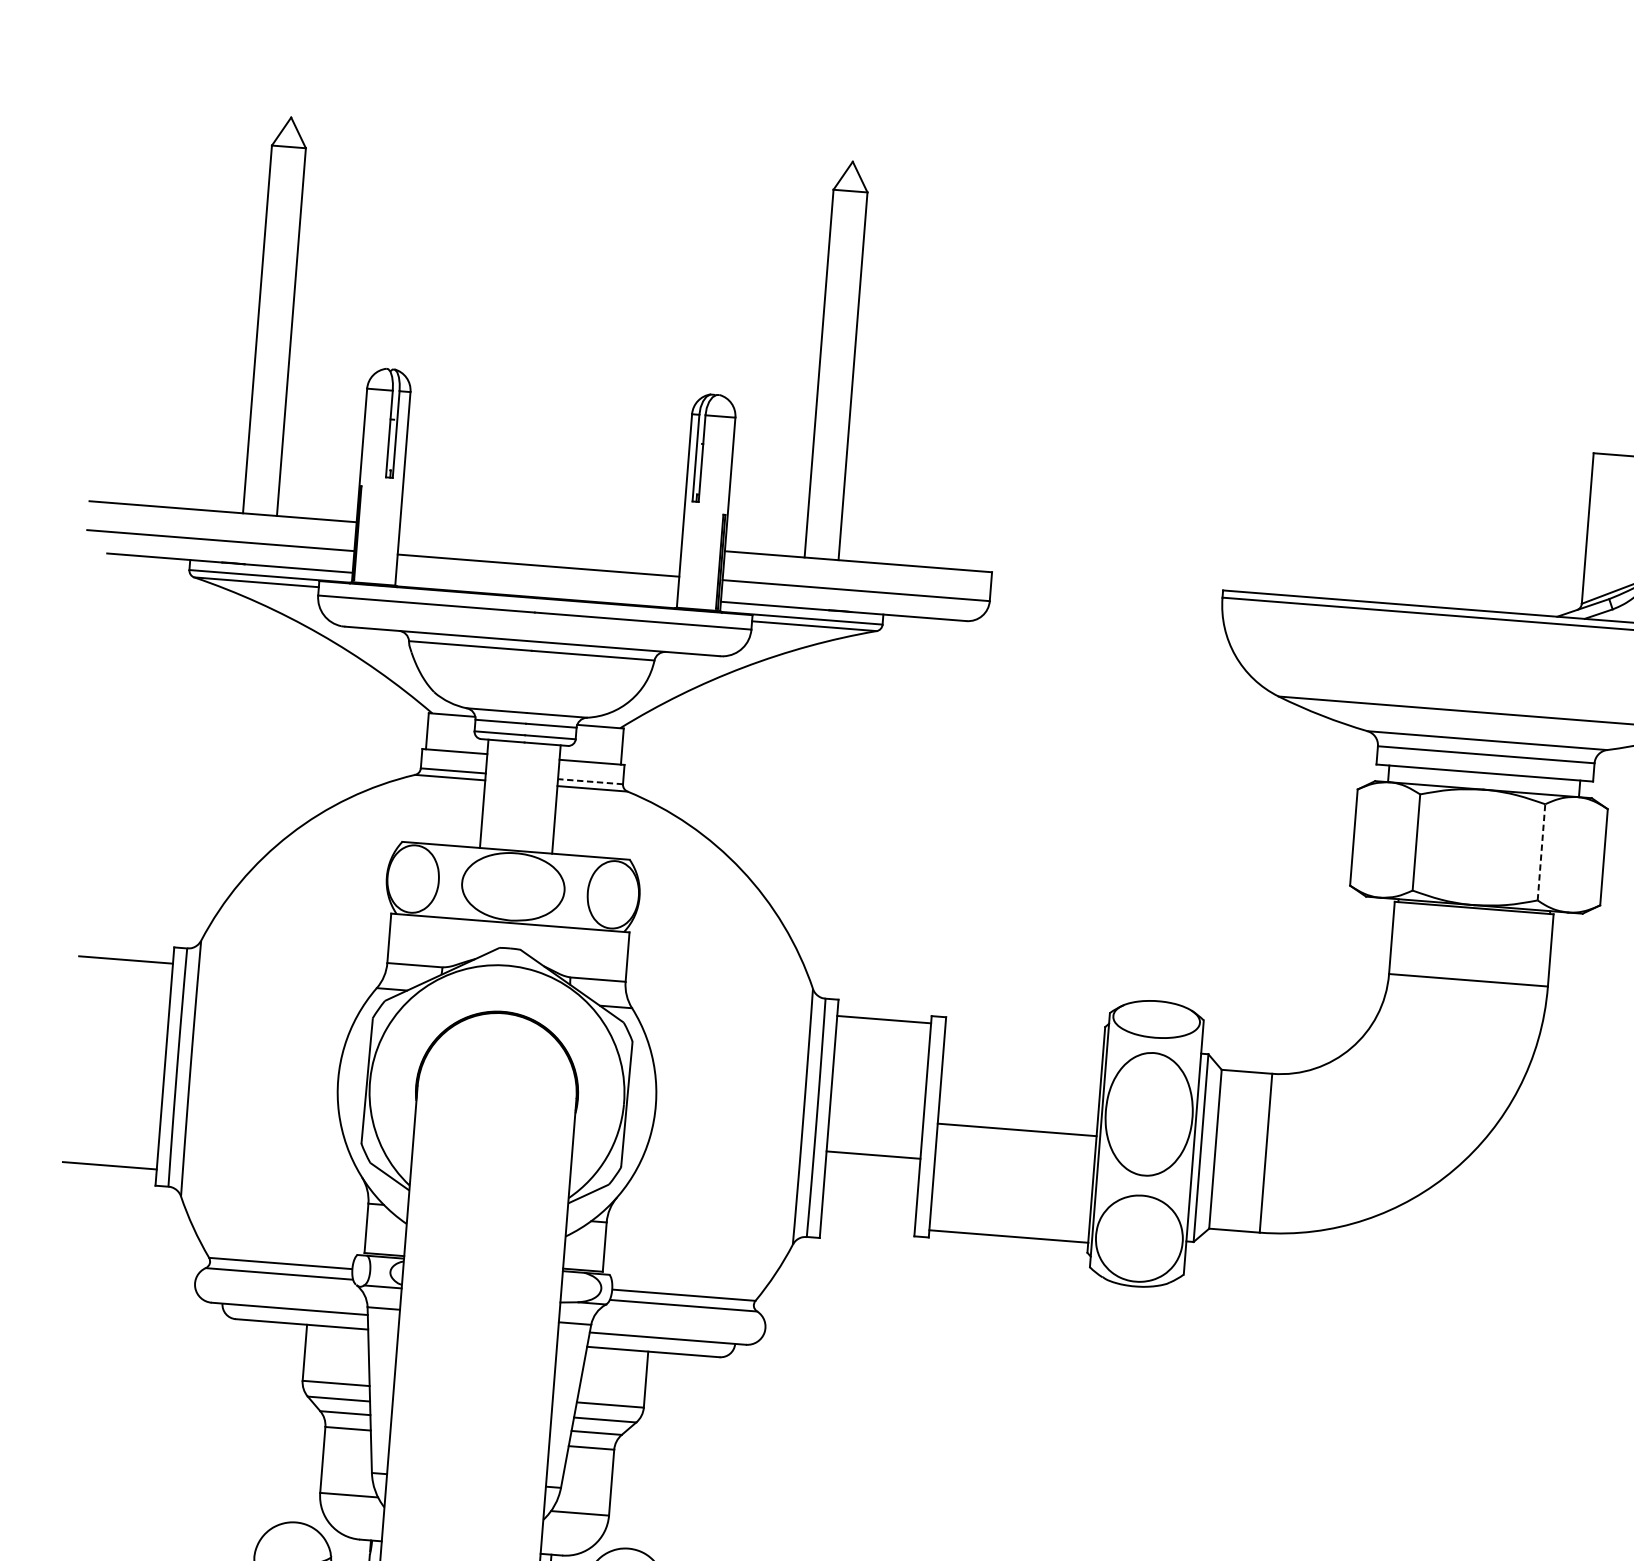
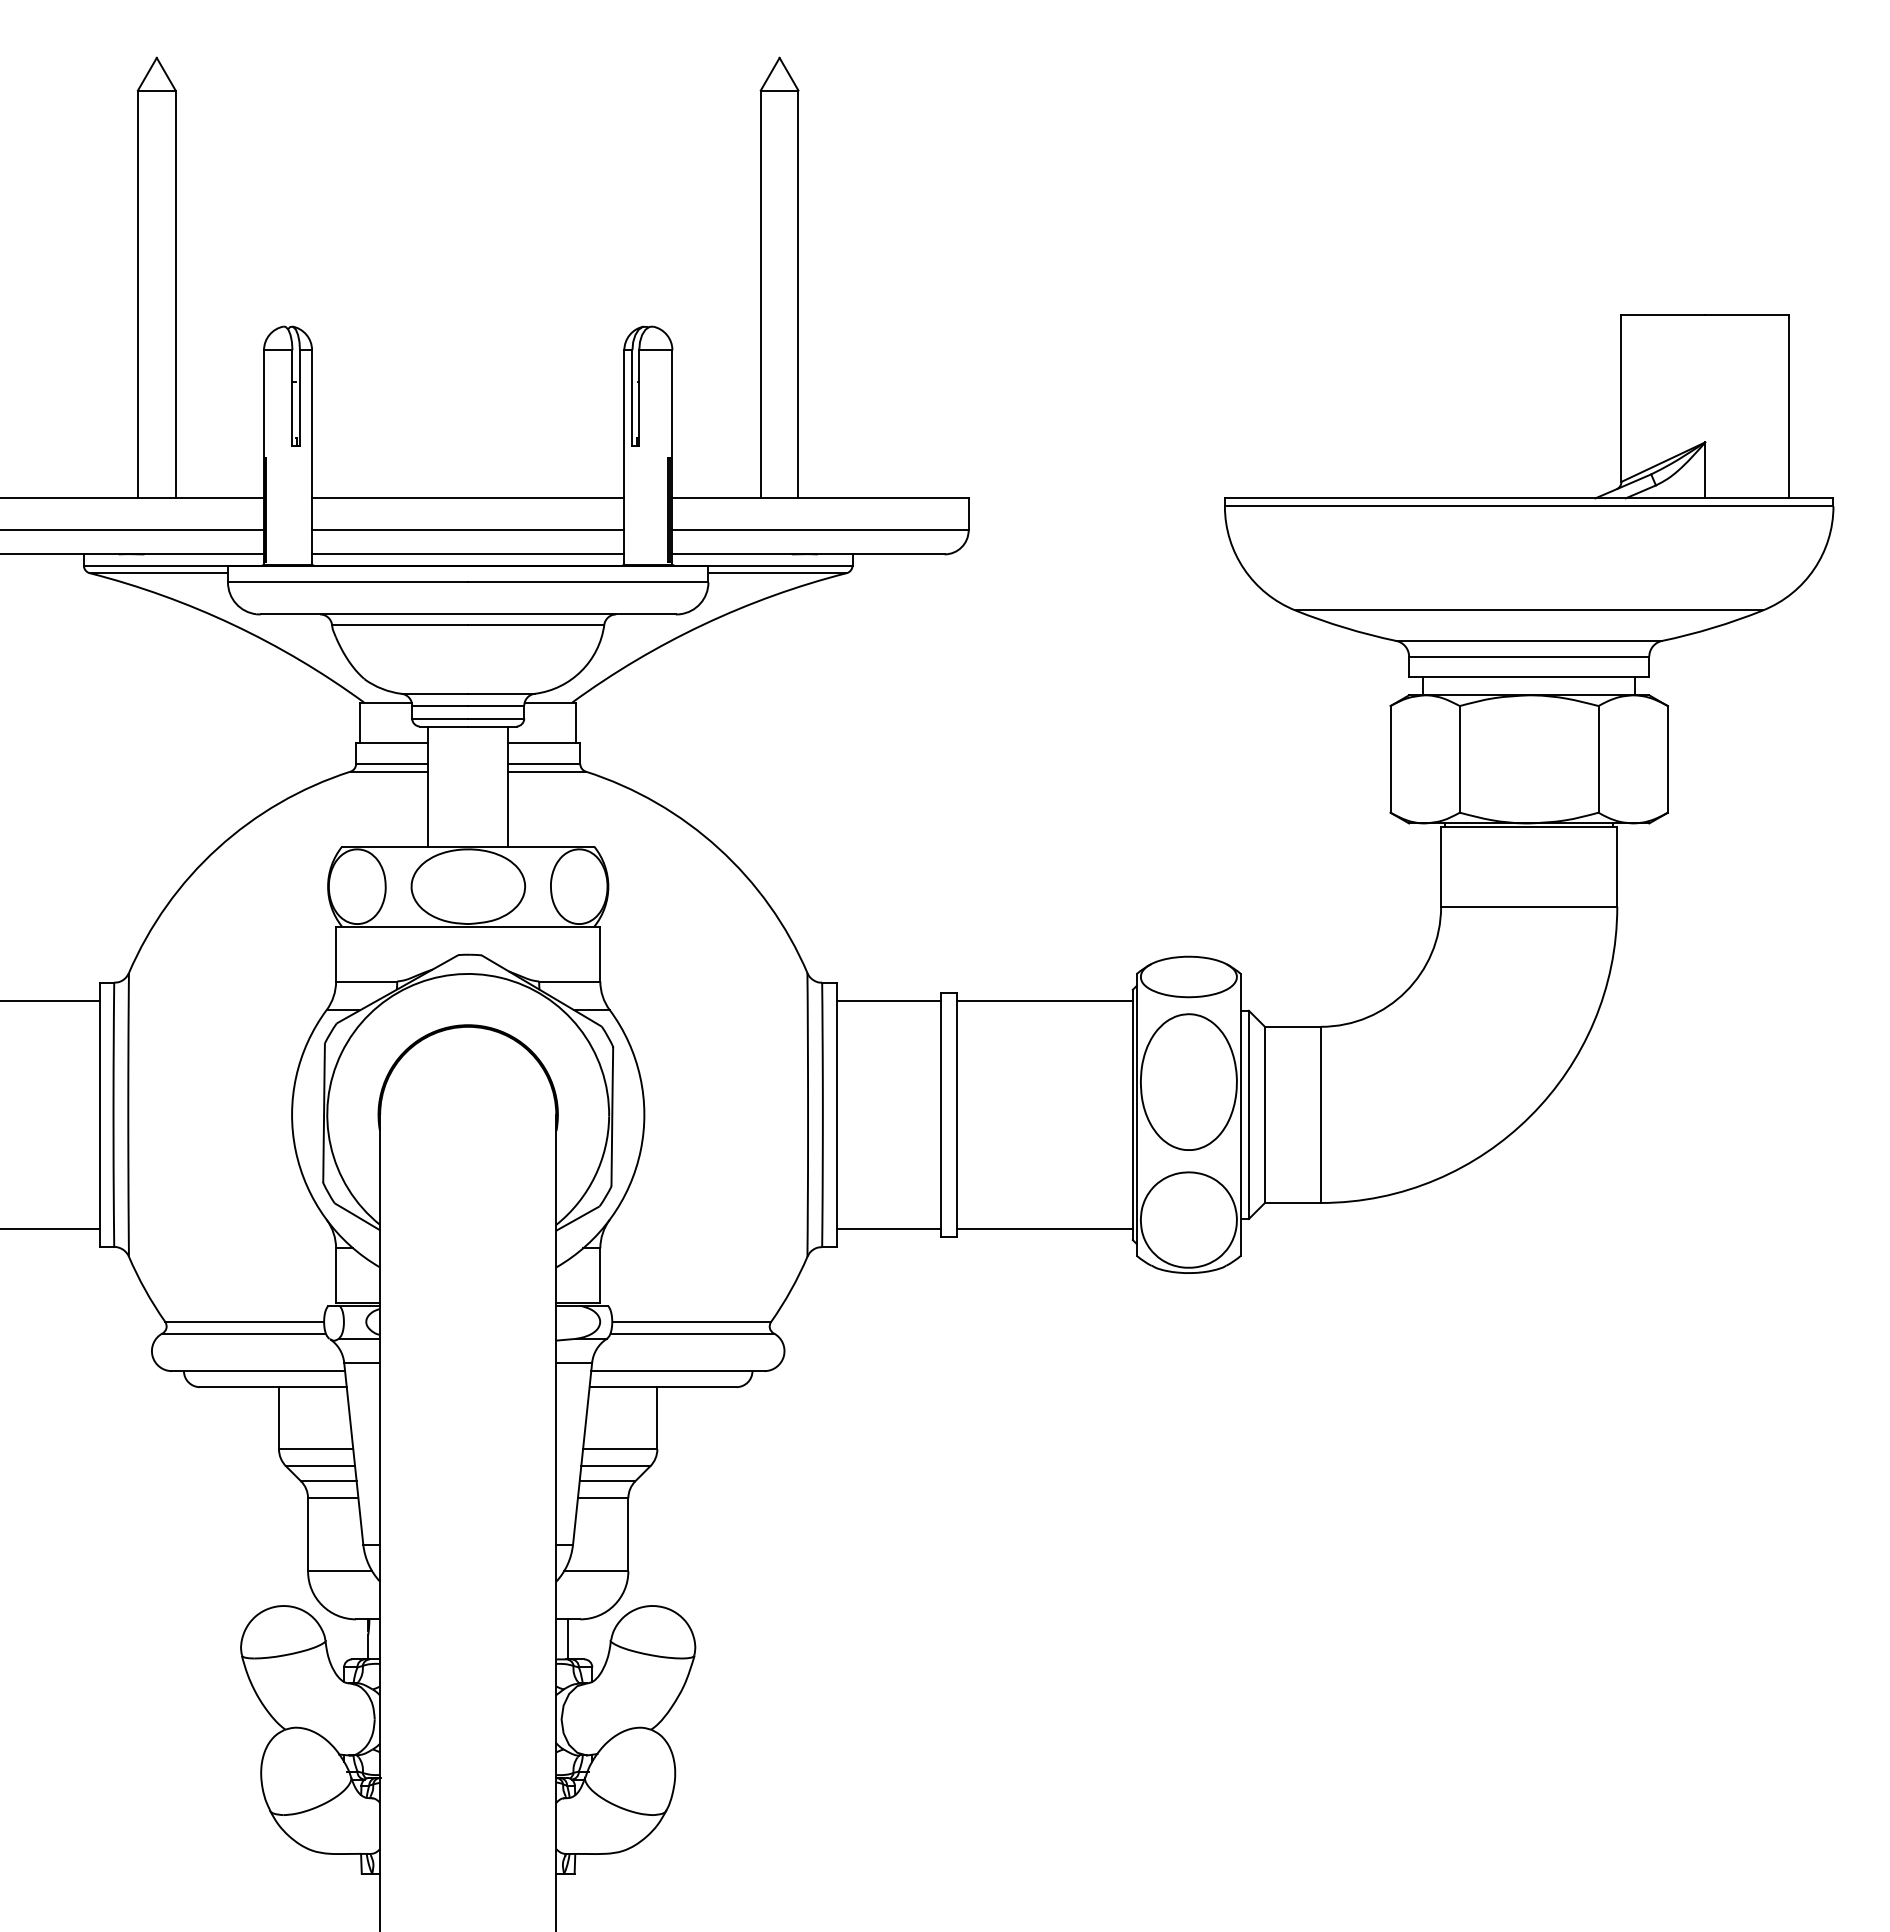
line: (541, 536) -> (468, 498), added
line: (537, 587) -> (468, 554), added
line: (589, 782) -> (543, 764), dashed -> solid
line: (1541, 851) -> (1598, 758), dashed -> solid
line: (1016, 1129) -> (1044, 1000), moved
line: (873, 1155) -> (888, 1229), moved

